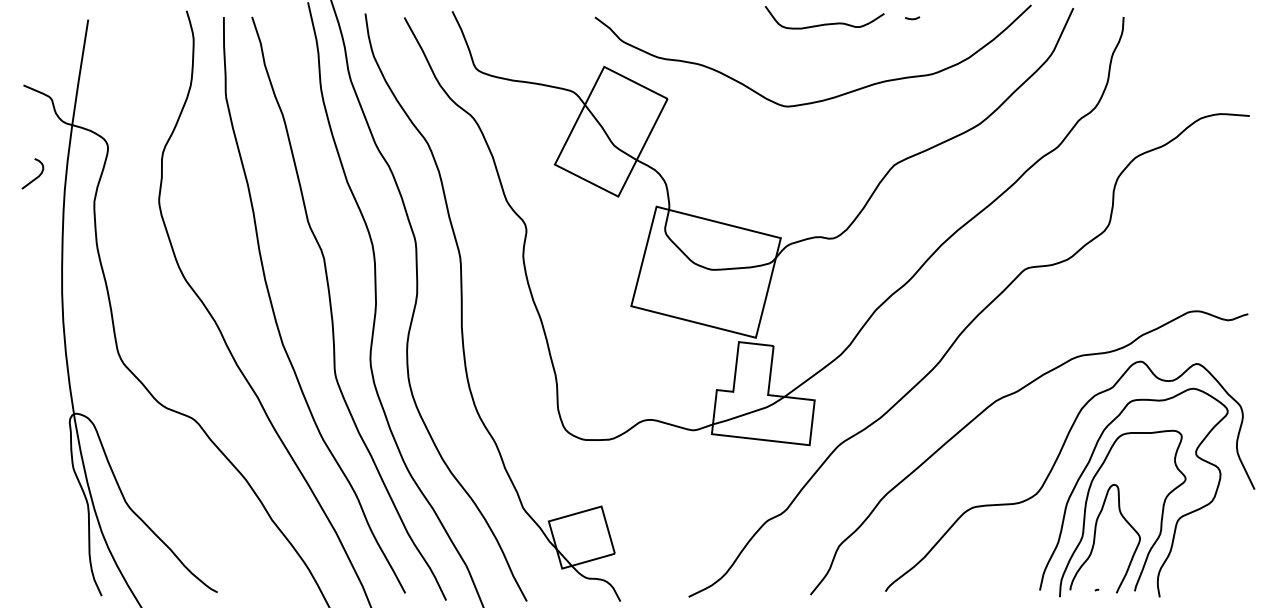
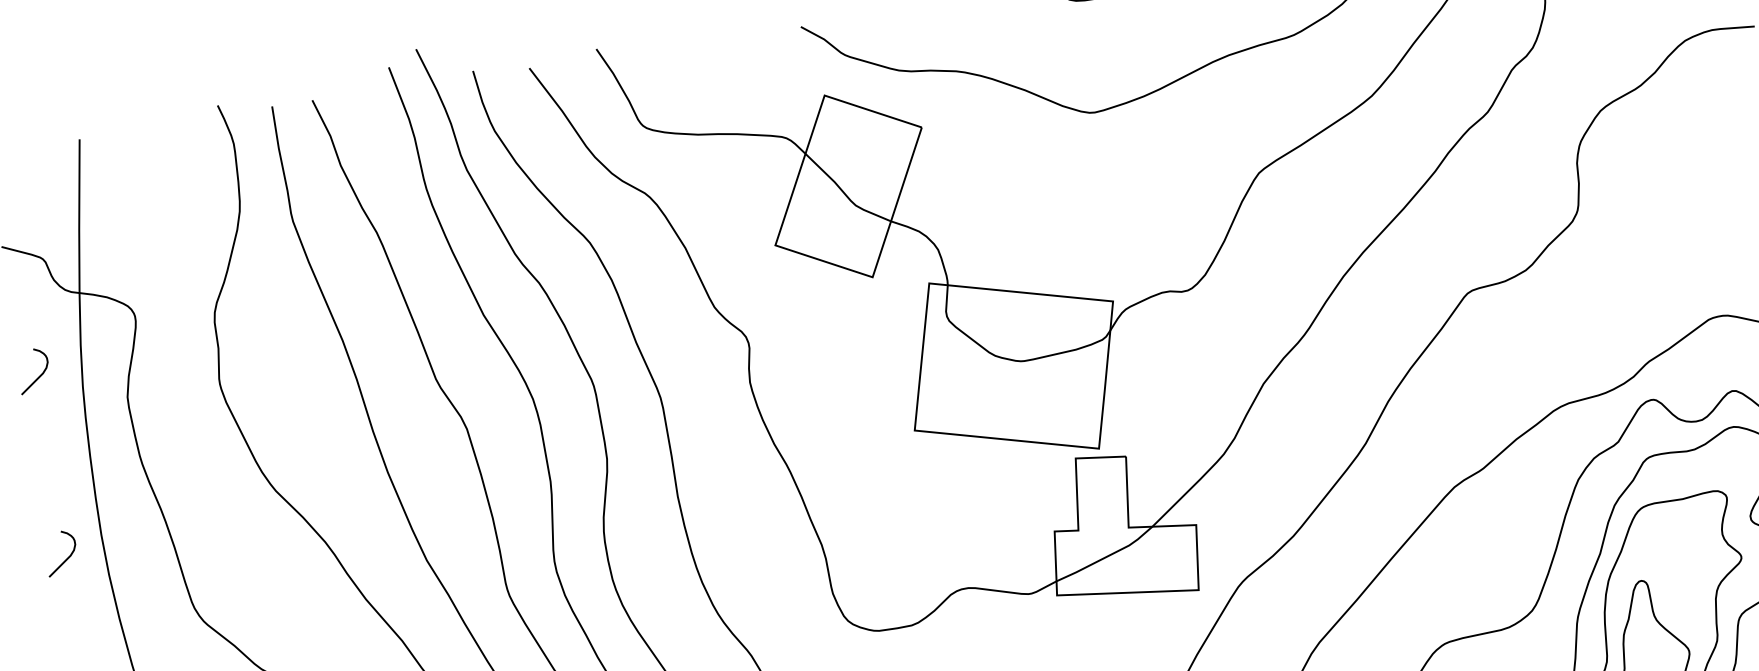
curve: (35, 305) -> (66, 557), added

